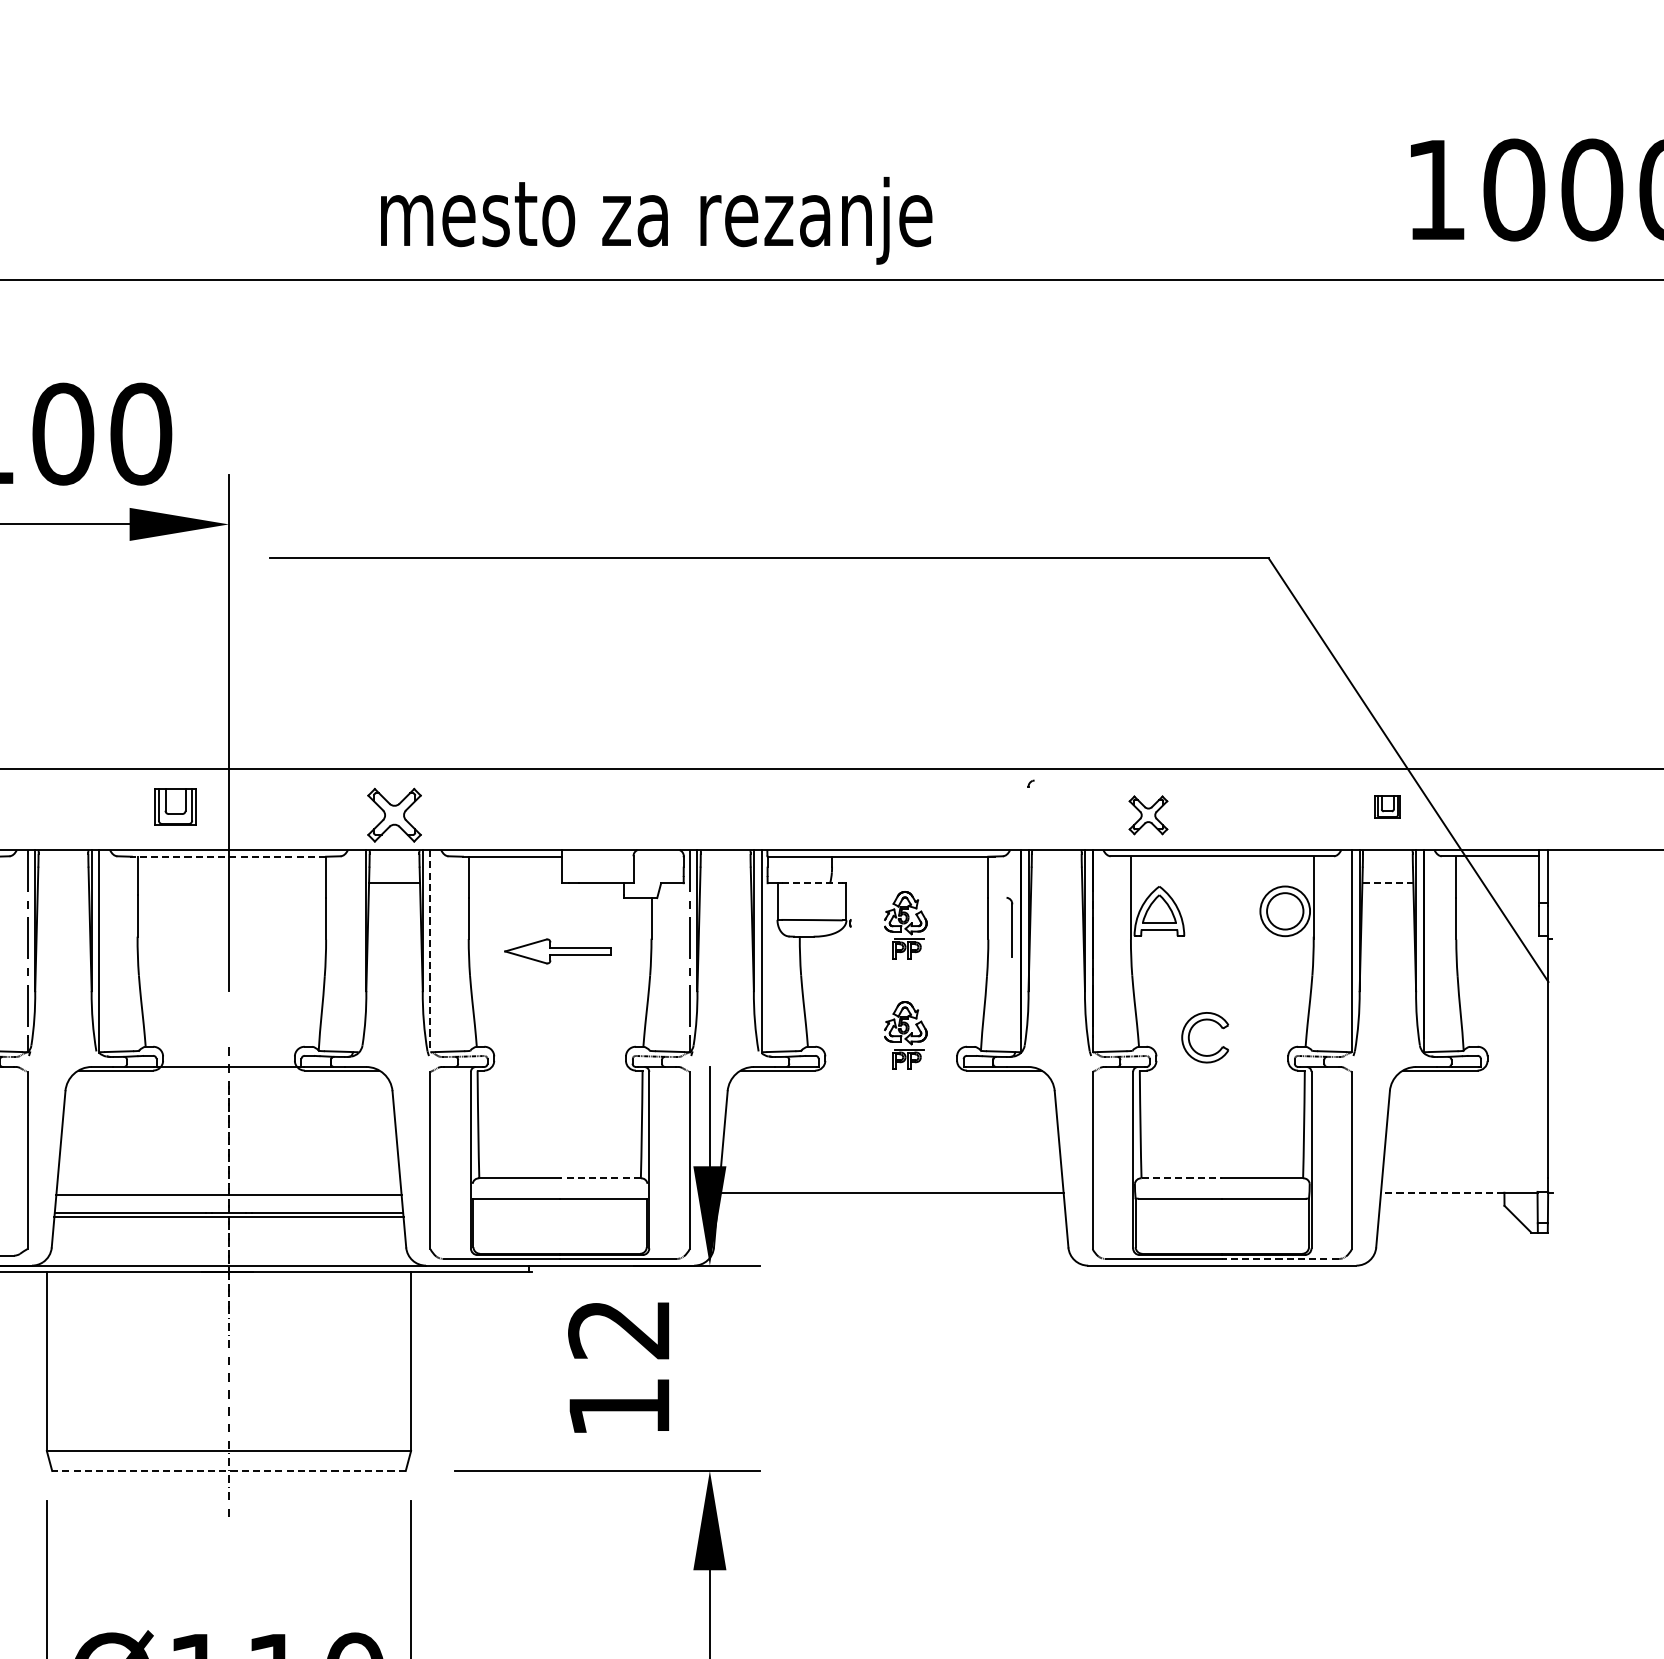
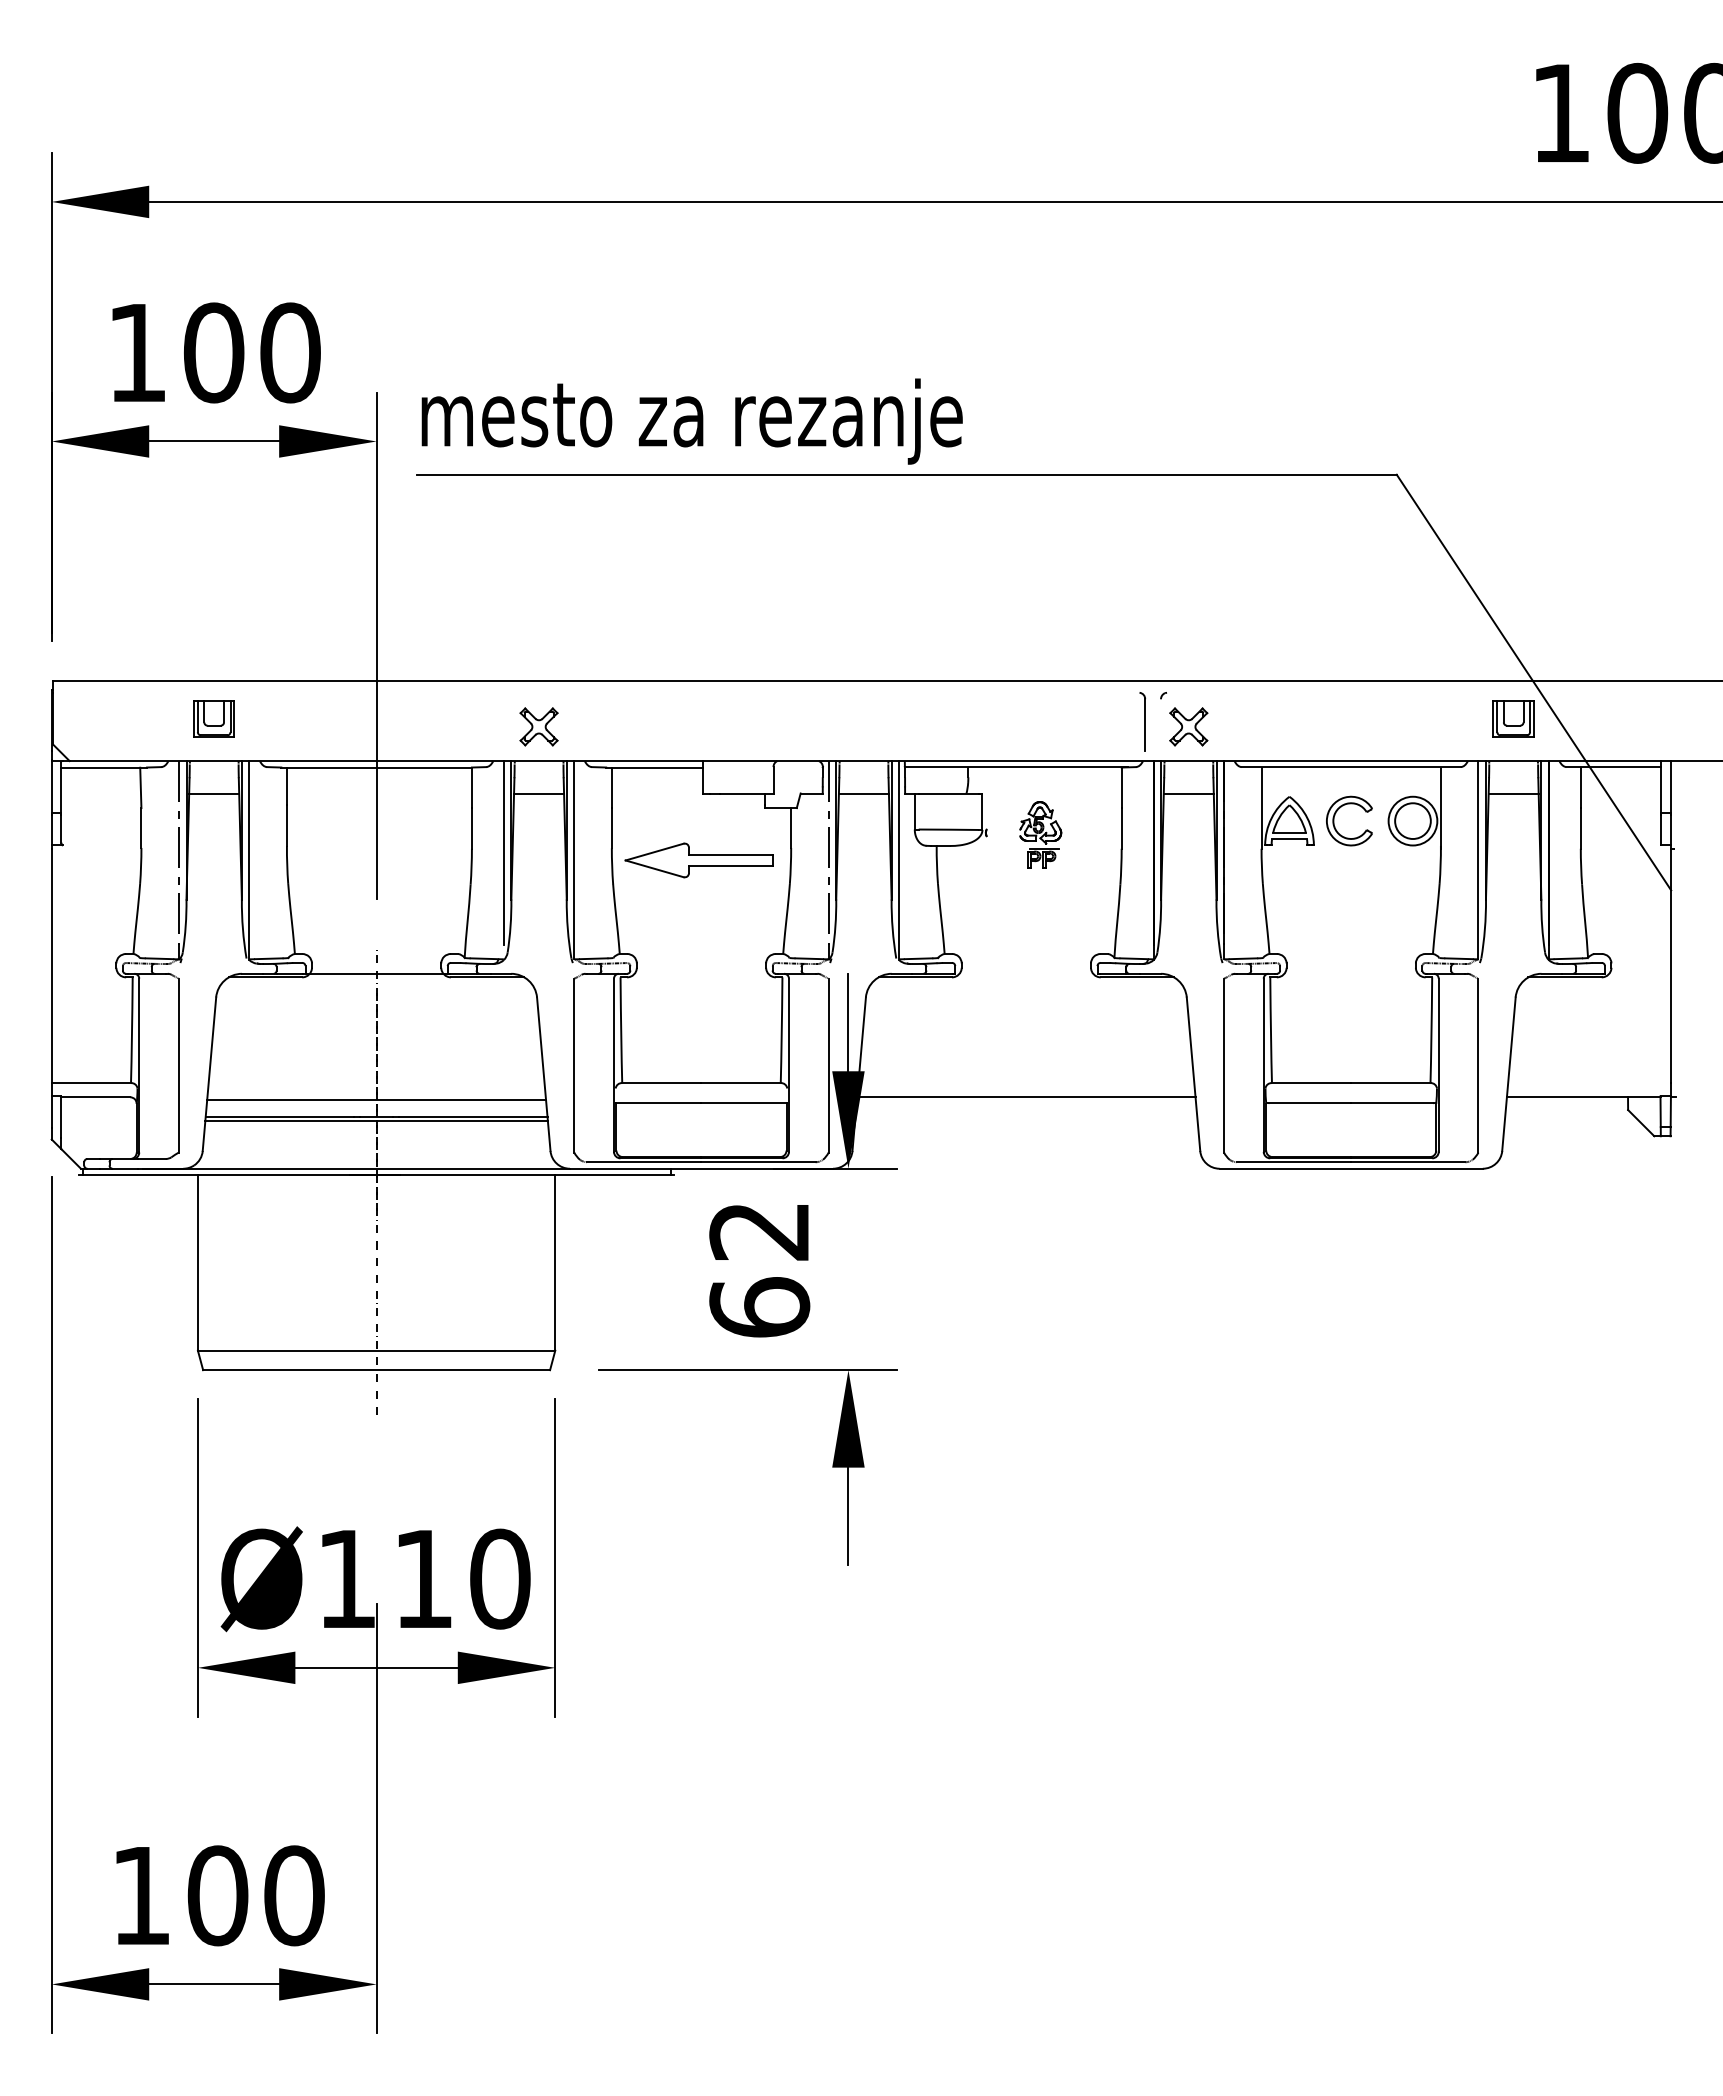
text: (655, 220) -> (691, 421), moved
part: (174, 806) -> (213, 718), moved
part: (1387, 806) -> (1513, 718), size x1.67
part: (393, 814) -> (538, 726), size x0.71
part: (1148, 814) -> (1188, 726), moved
line: (228, 856) -> (376, 767), dashed -> solid
line: (63, 883) -> (214, 793), added
line: (725, 883) -> (863, 793), added
line: (812, 883) -> (949, 793), dashed -> solid
line: (1056, 883) -> (1188, 793), added
line: (1387, 883) -> (1513, 793), dashed -> solid
part: (1009, 927) -> (1142, 721), moved
line: (358, 944) -> (503, 853), added
line: (430, 951) -> (574, 860), dashed -> solid
part: (557, 951) -> (698, 860), size x1.43
part: (1192, 1029) -> (1336, 813), moved
part: (905, 1035) -> (1040, 942), removed
line: (600, 1178) -> (741, 1083), dashed -> solid
line: (1181, 1178) -> (1311, 1083), dashed -> solid
line: (1442, 1193) -> (1567, 1097), dashed -> solid
line: (1279, 1259) -> (1407, 1162), dashed -> solid
text: (619, 1407) -> (759, 1307), 12 -> 62
line: (228, 1471) -> (376, 1370), dashed -> solid

